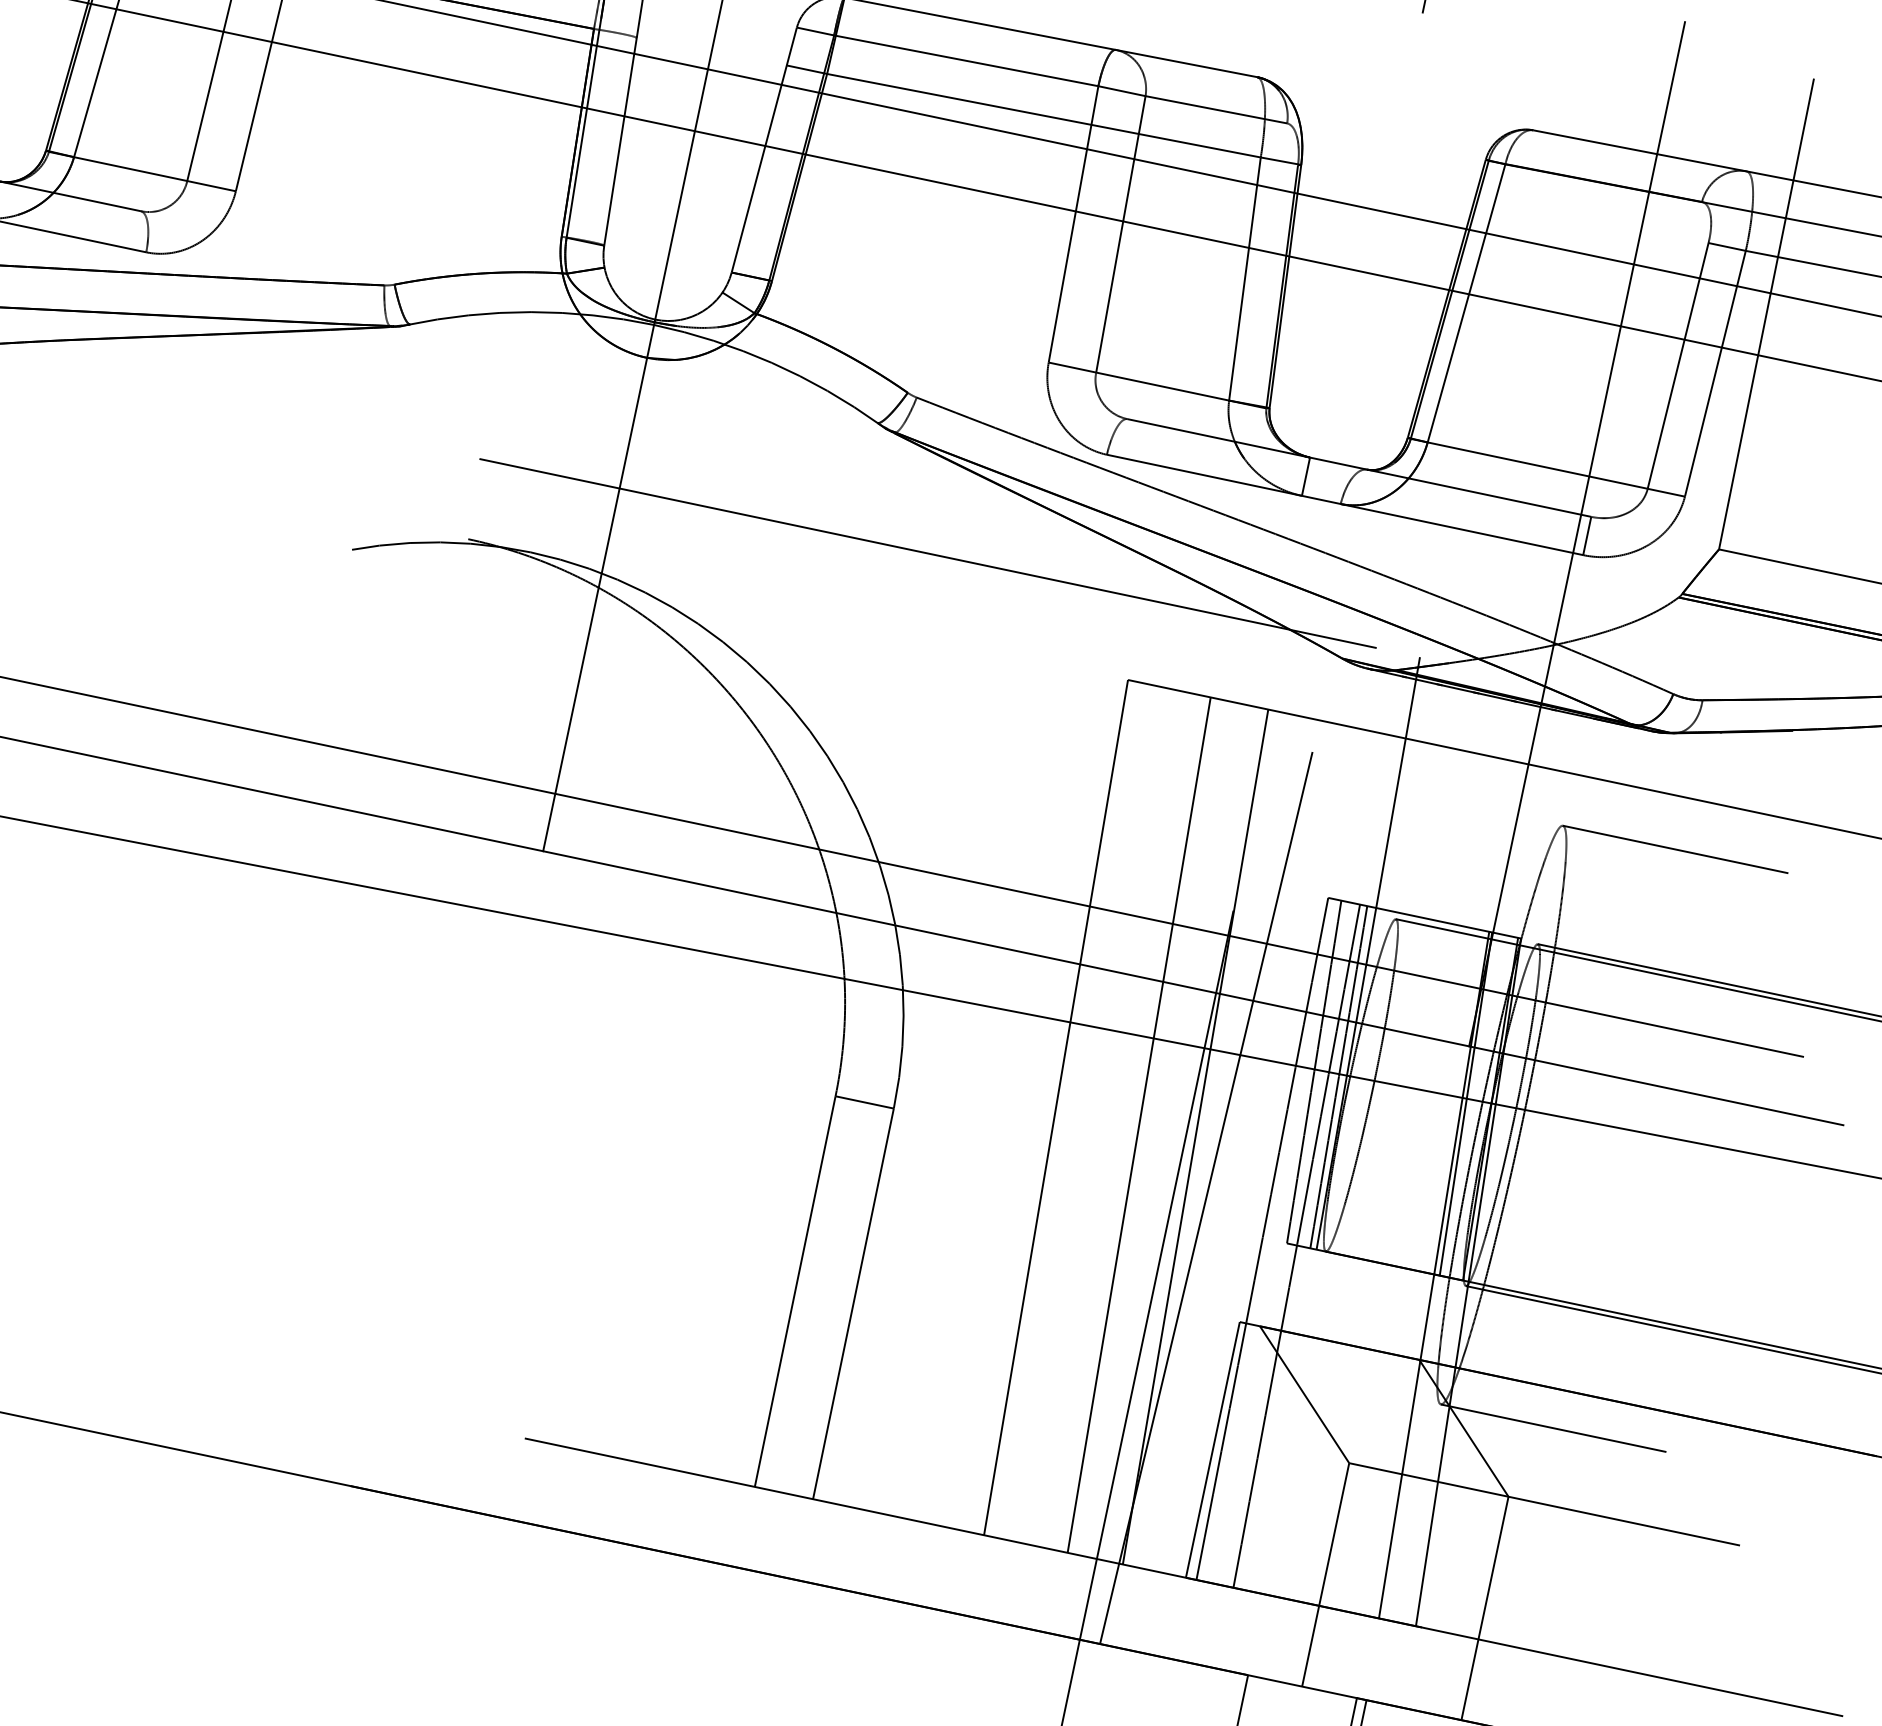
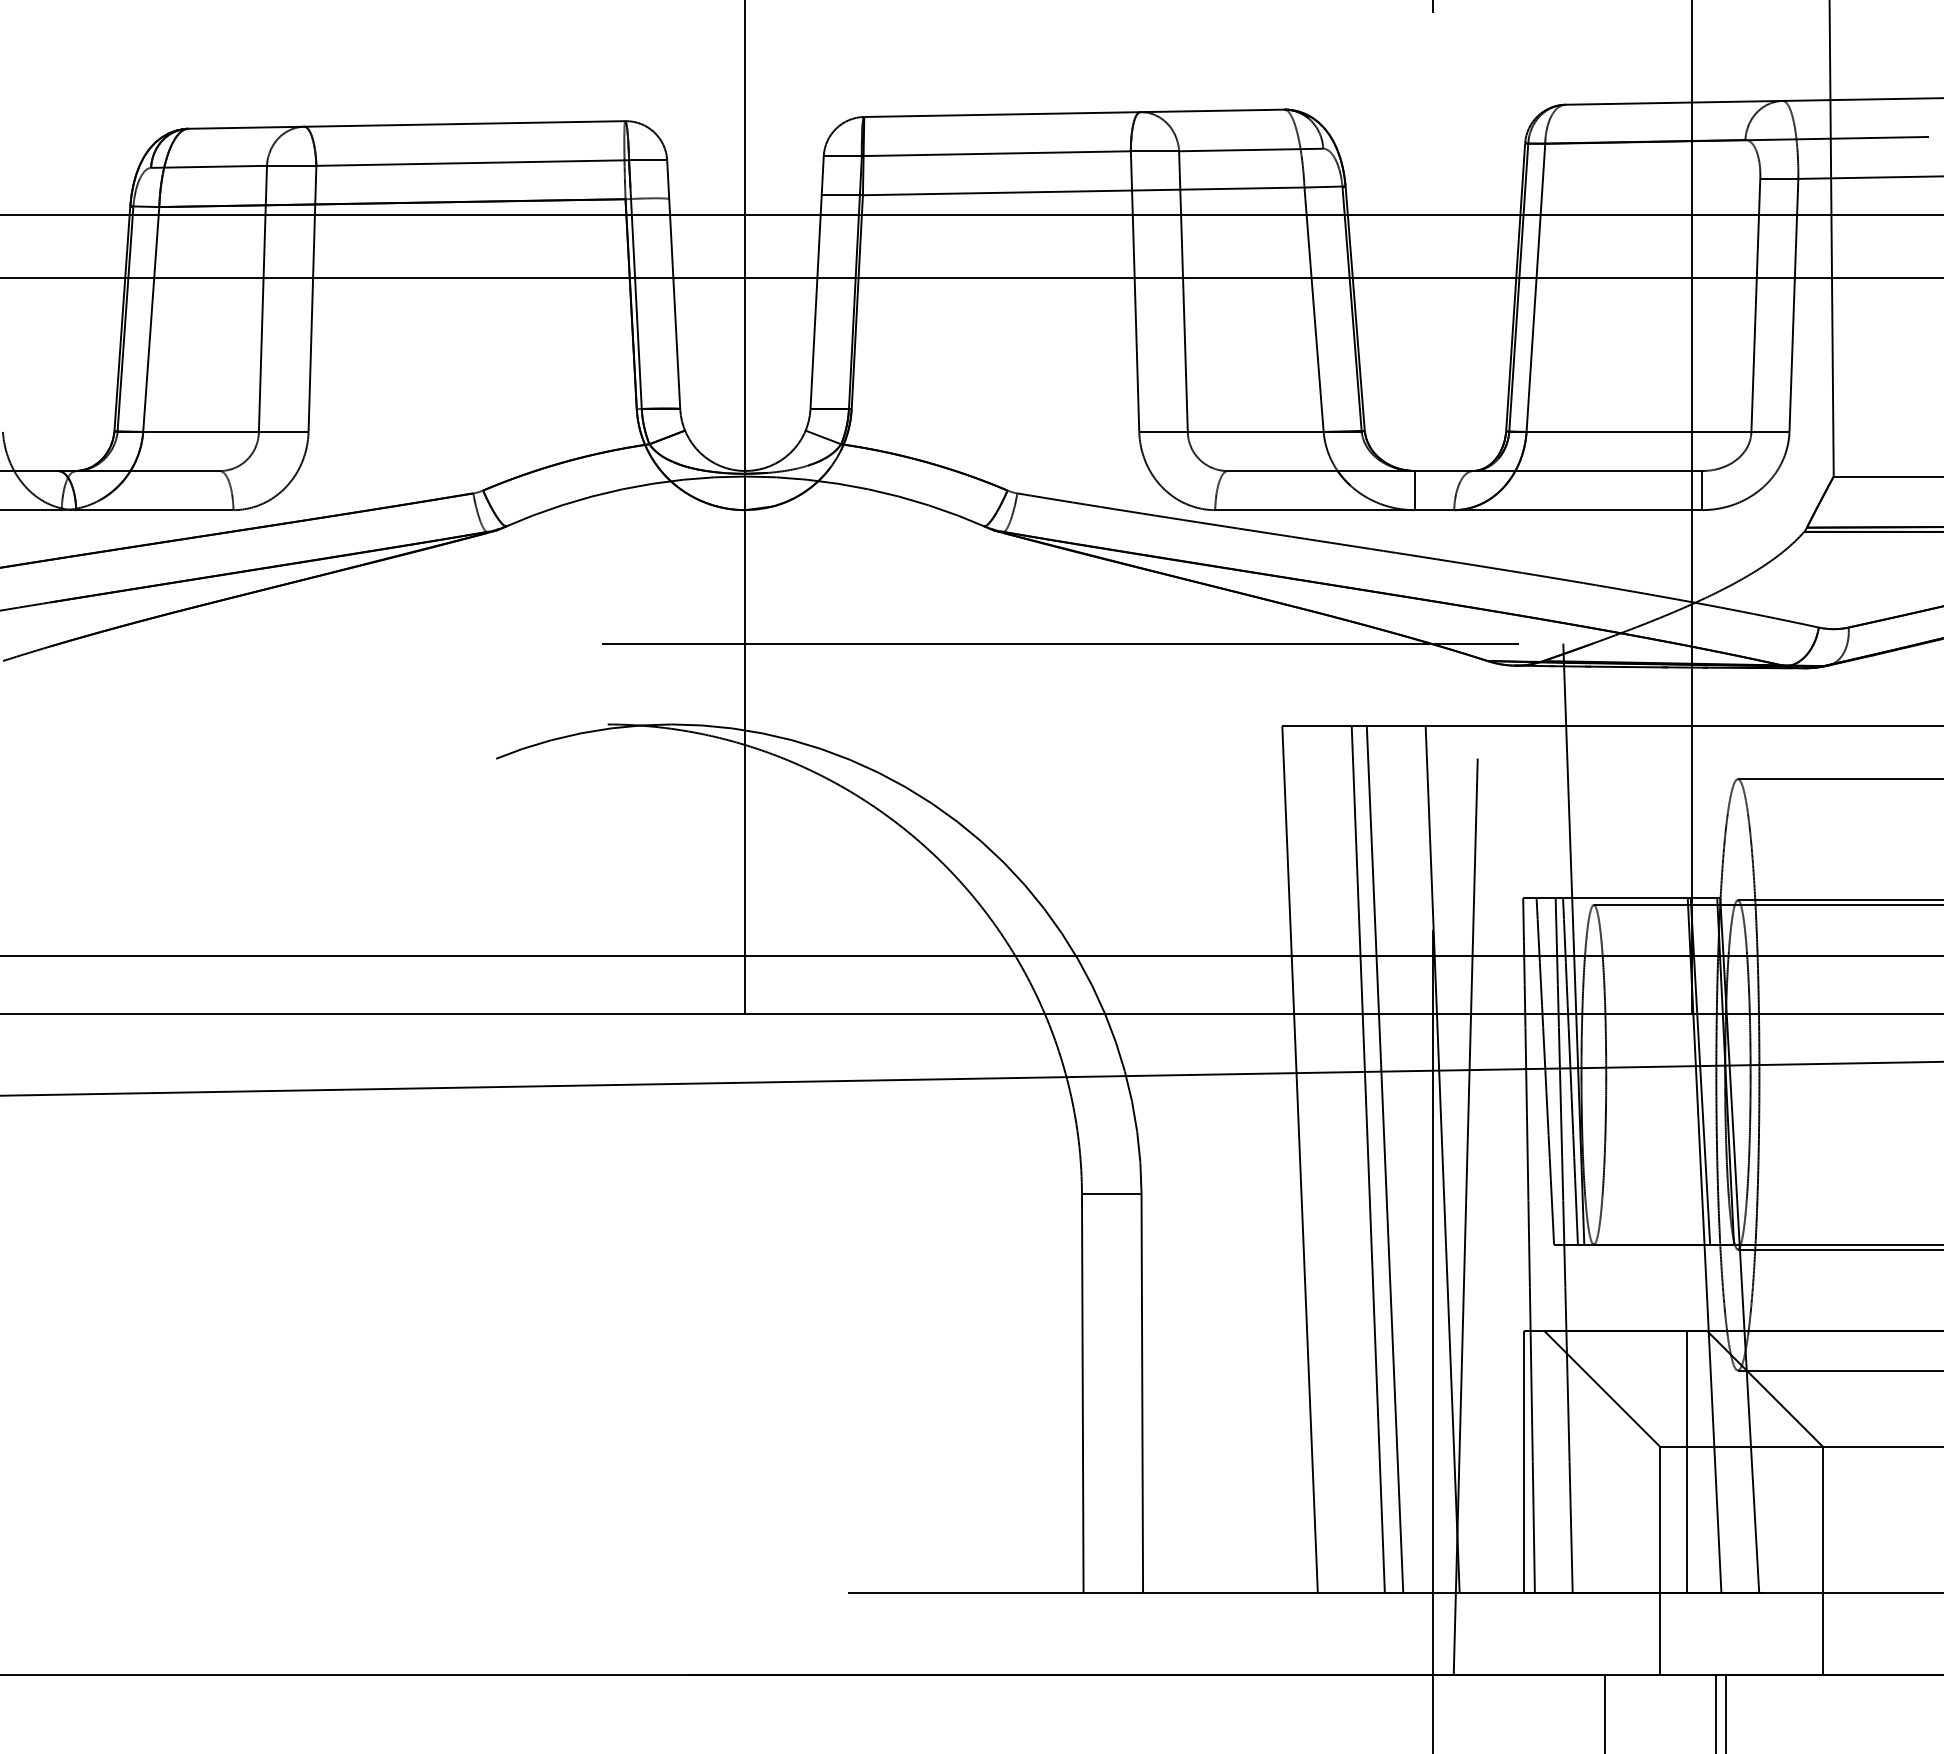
line: (1122, 1121) -> (1367, 1159), added
line: (1371, 1482) -> (1686, 1461), added

